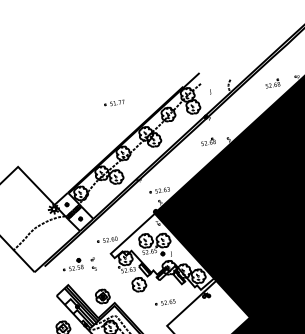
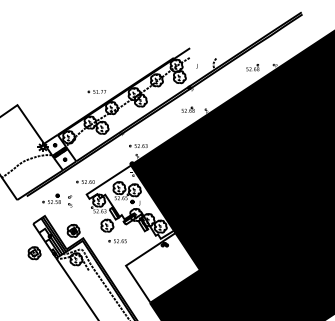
part: (113, 103) -> (96, 91), moved
part: (165, 303) -> (117, 241), moved

